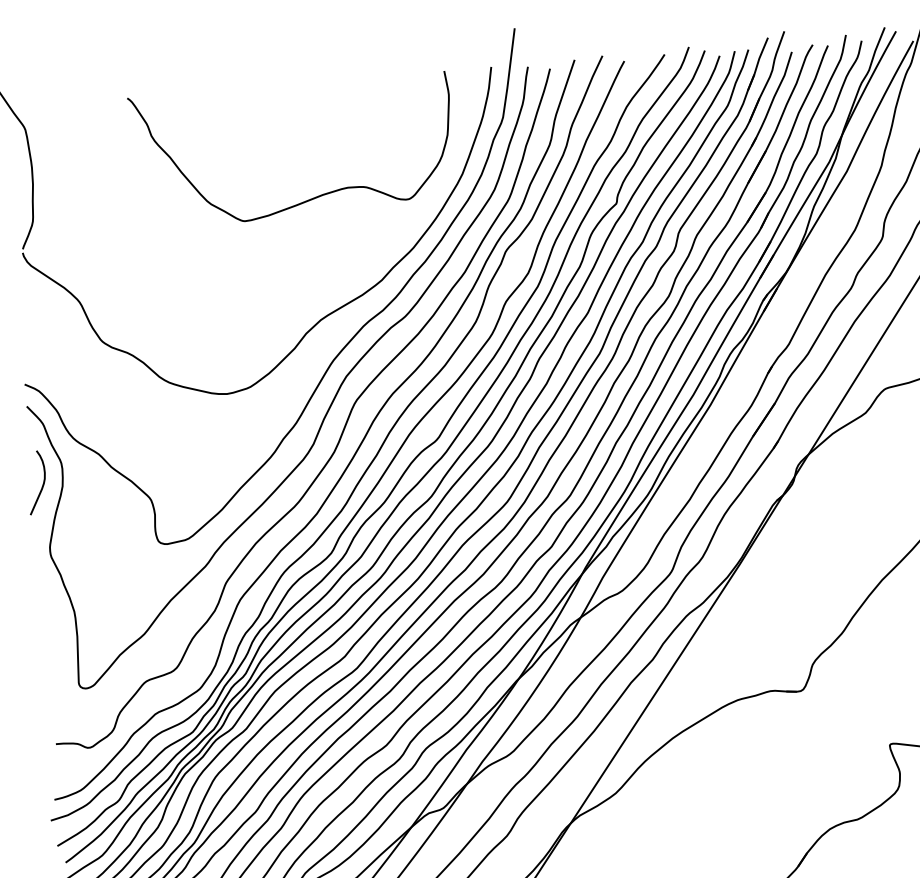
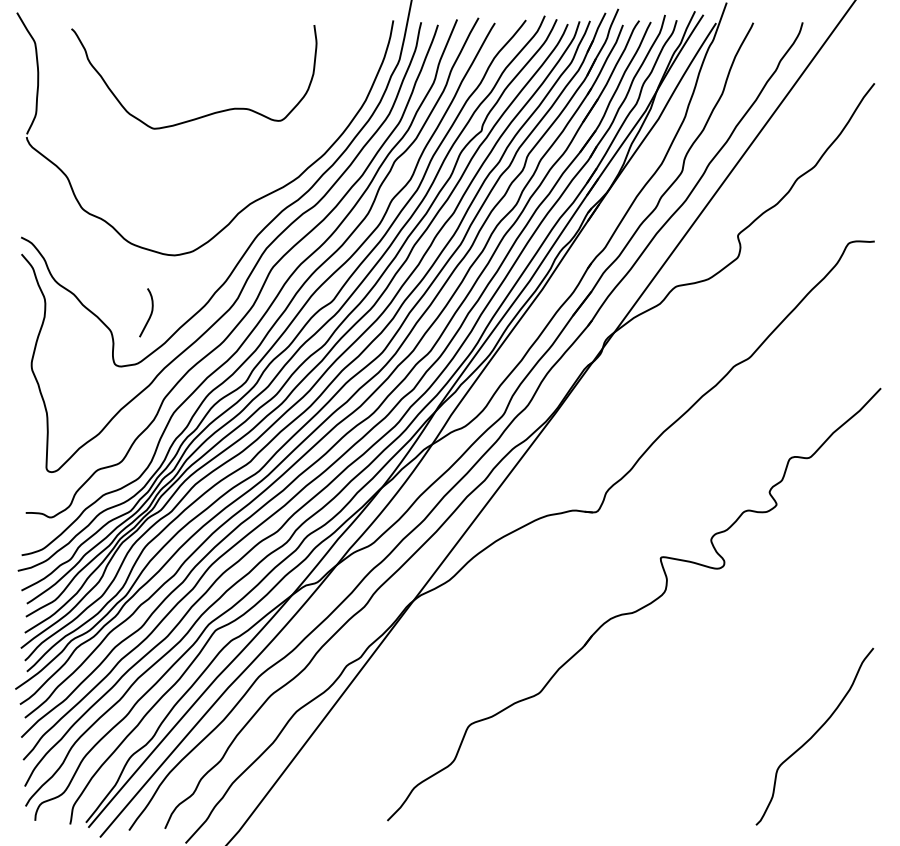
curve: (311, 197) -> (206, 114), moved
curve: (42, 483) -> (150, 313), moved

